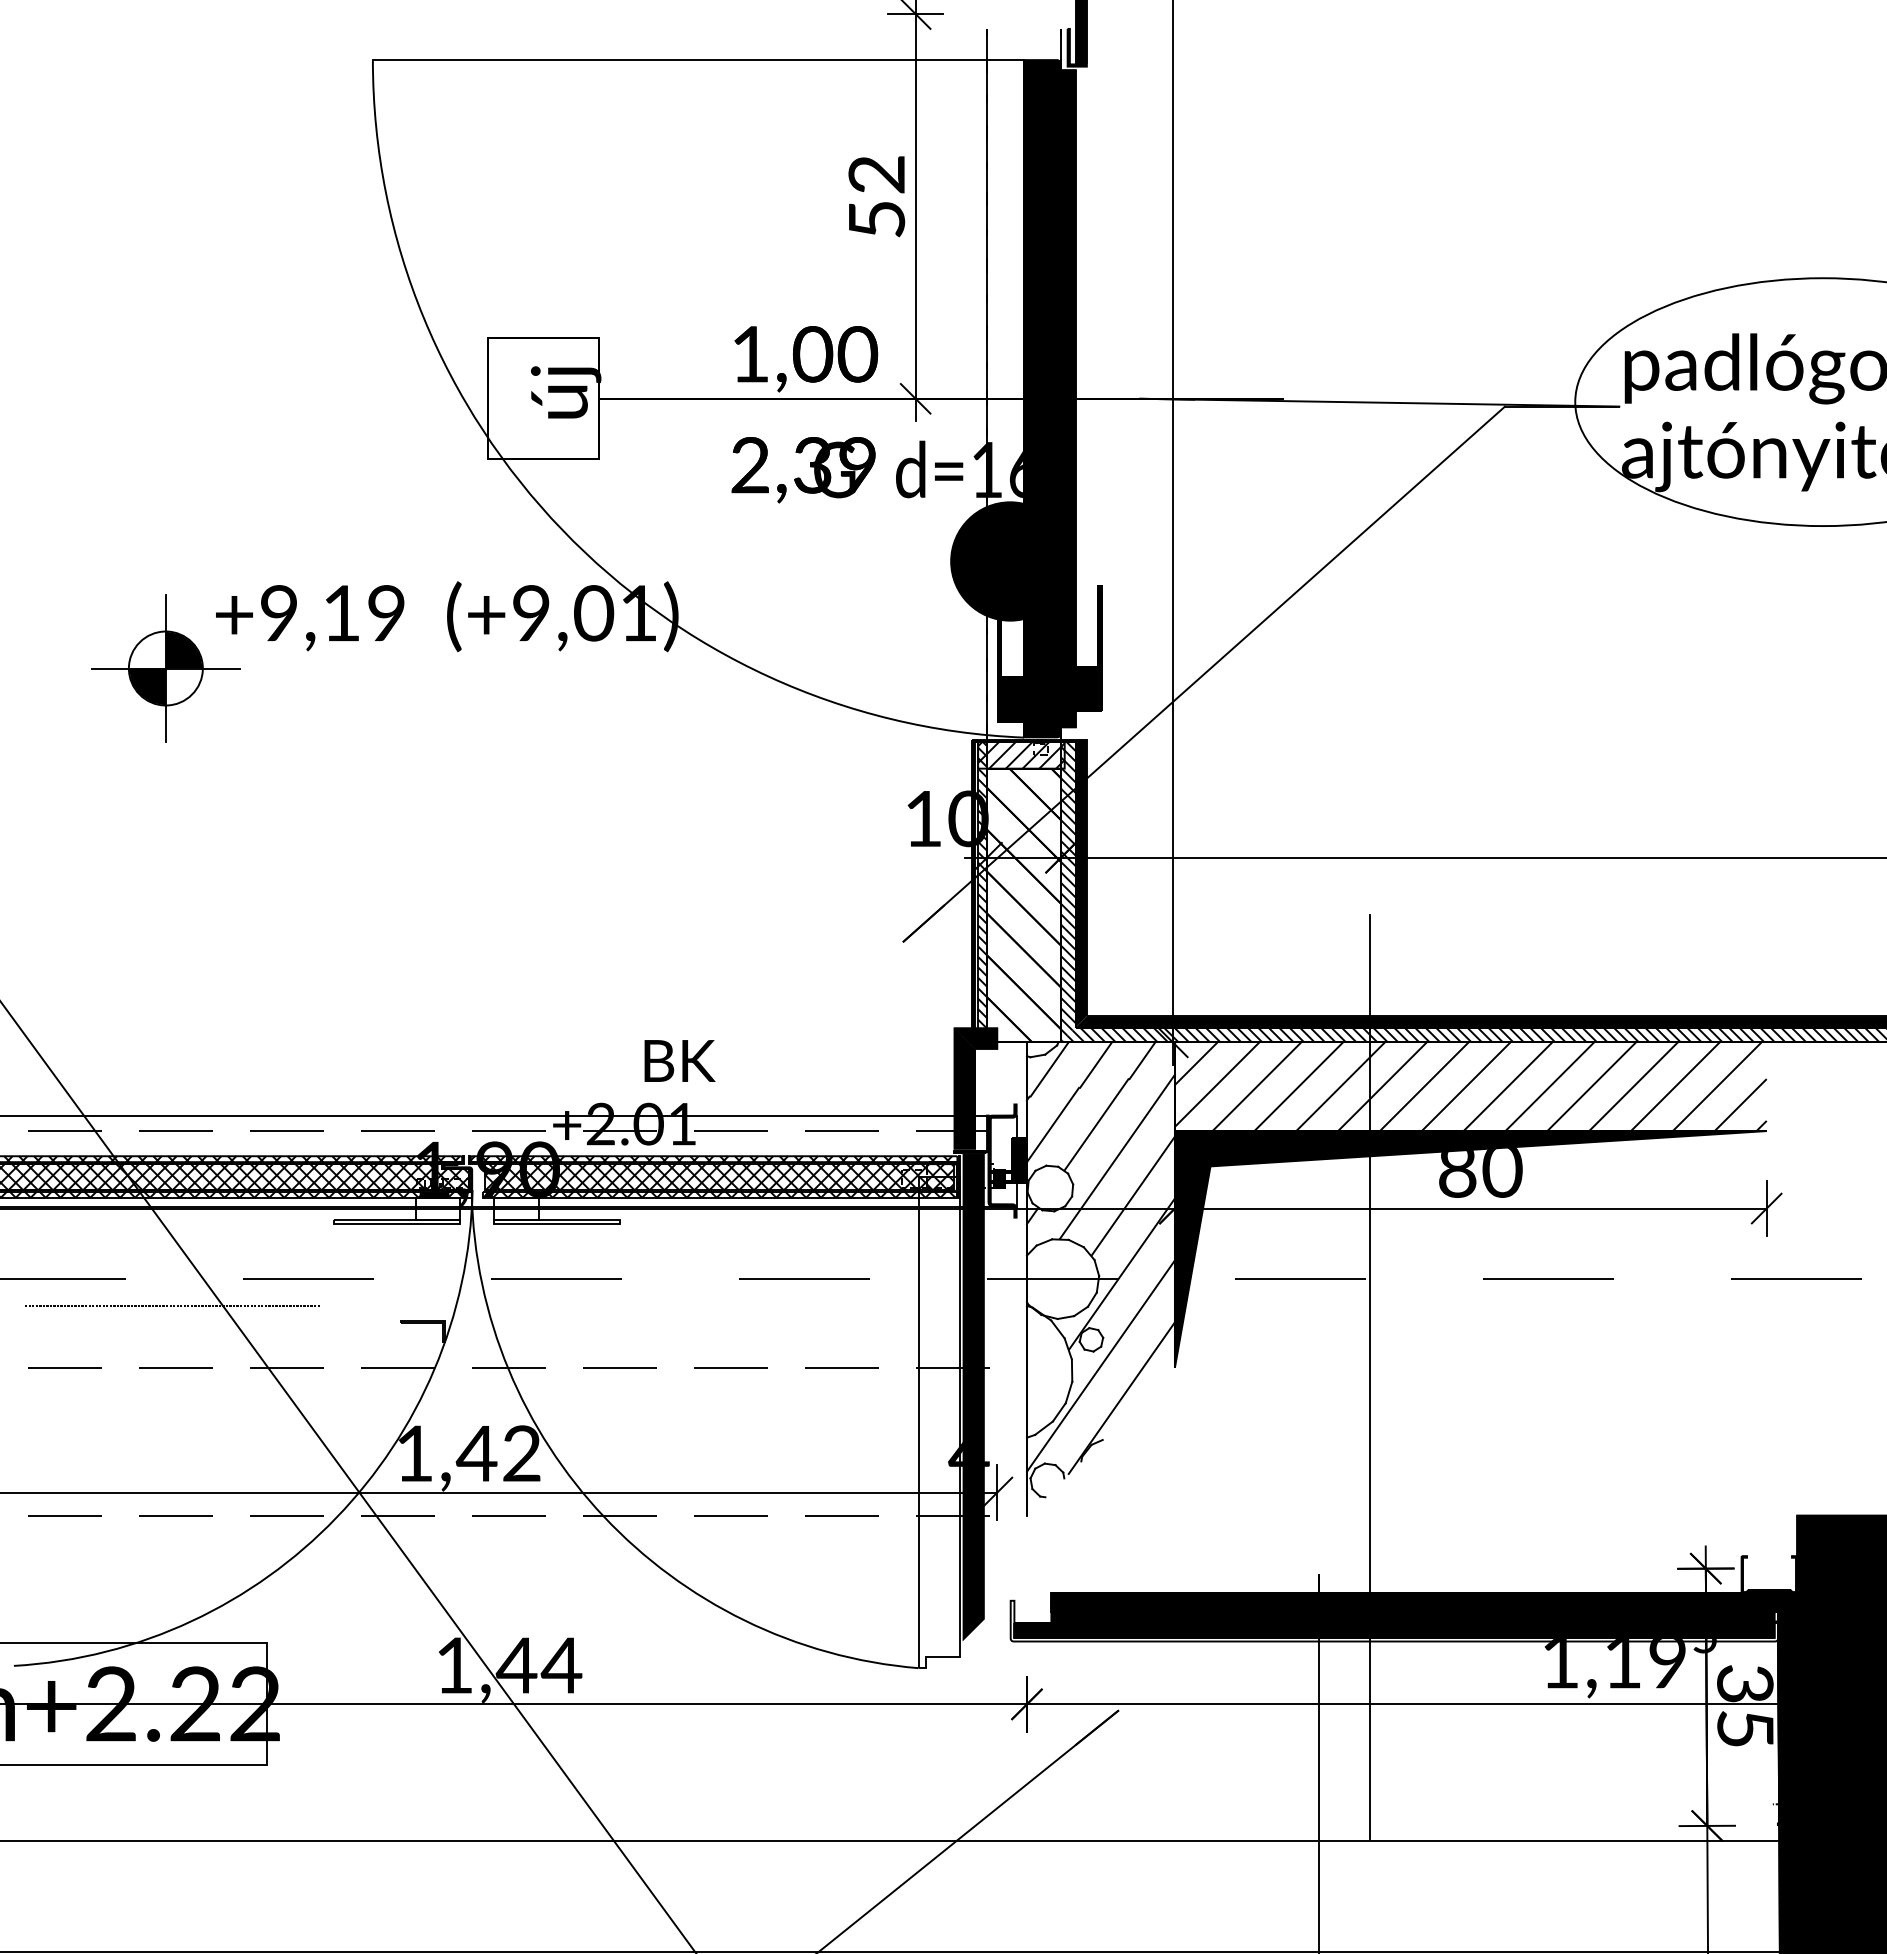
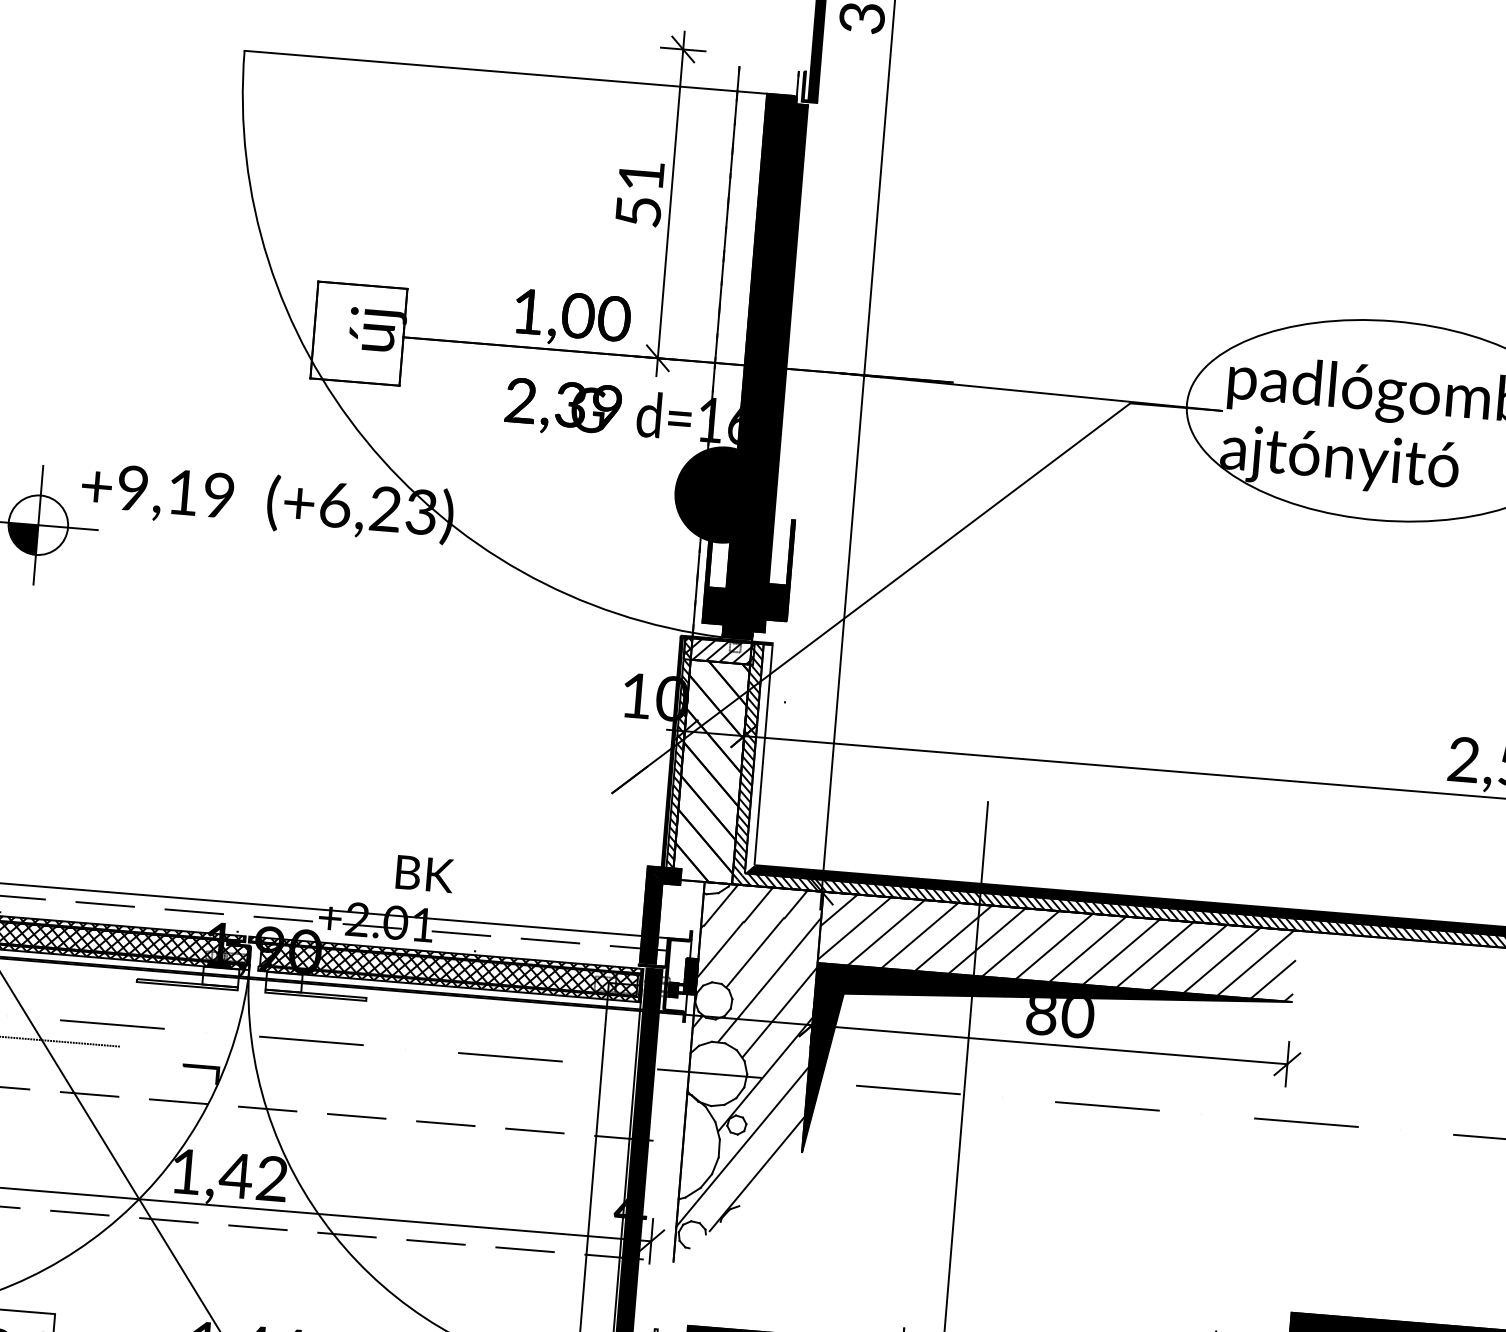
text: (876, 174) -> (641, 175), 52 -> 51
text: (584, 613) -> (377, 508), (+9,01) -> (+6,23)
fill: (183, 649) -> (53, 511), removed
fill: (1080, 884) -> (758, 758), removed

